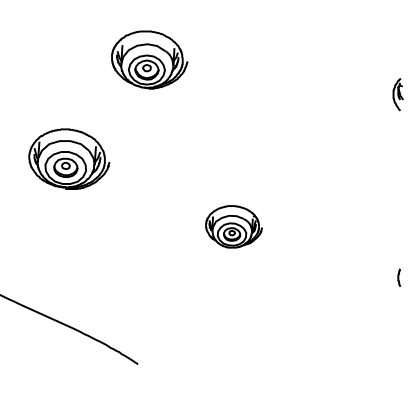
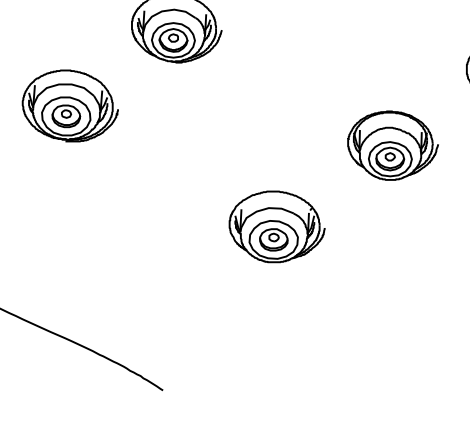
part: (69, 158) -> (70, 105), moved
part: (331, 158) -> (393, 145), added
part: (233, 226) -> (276, 226), size x1.43

